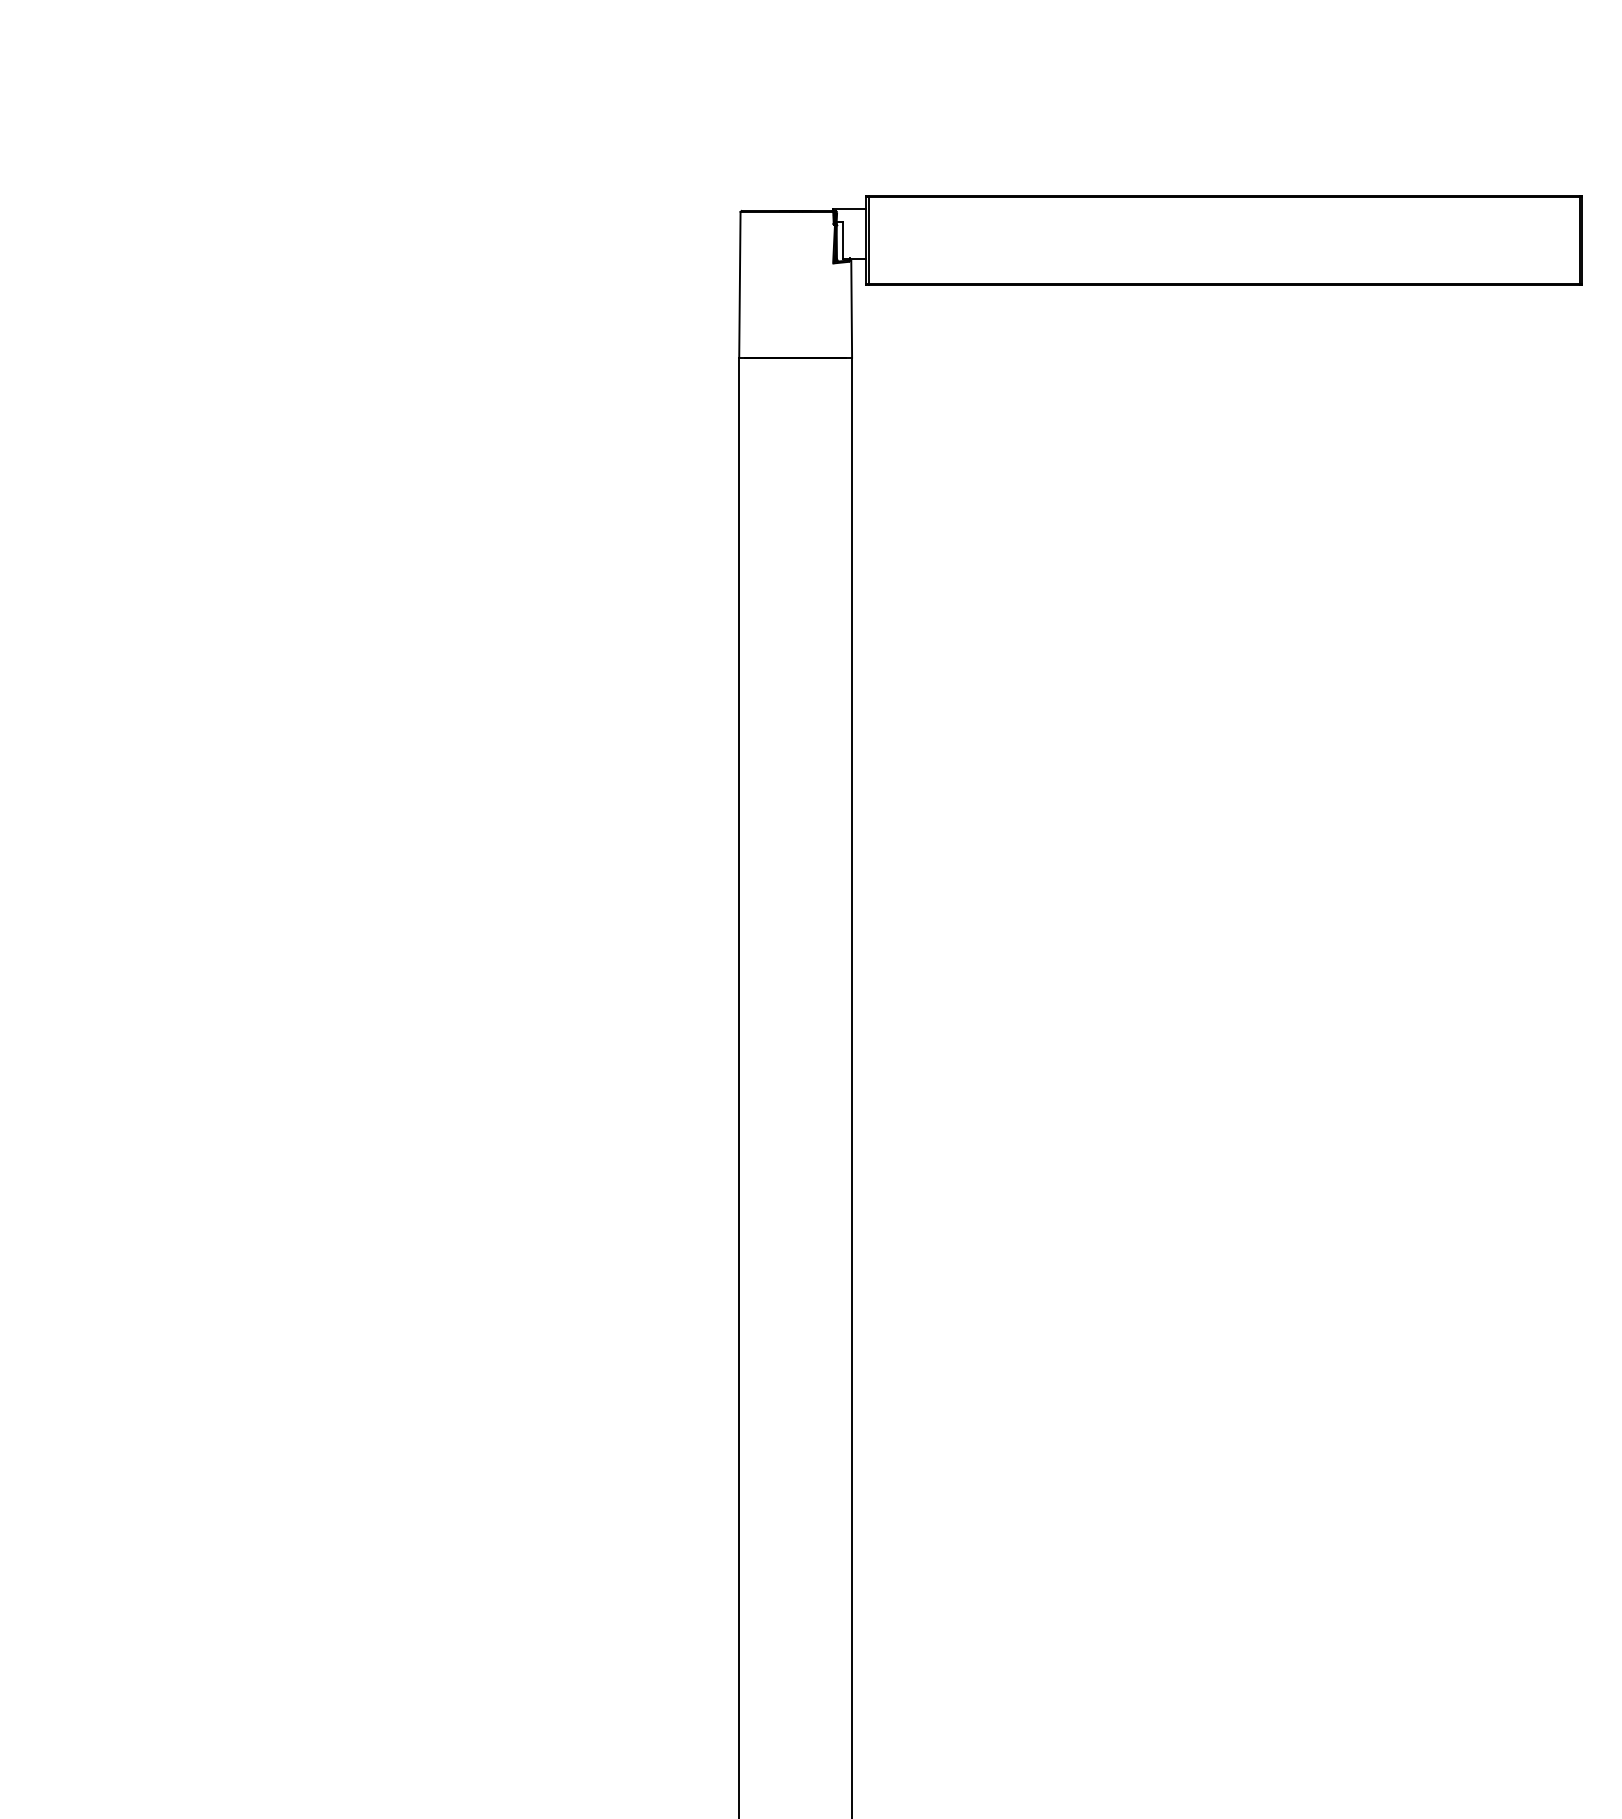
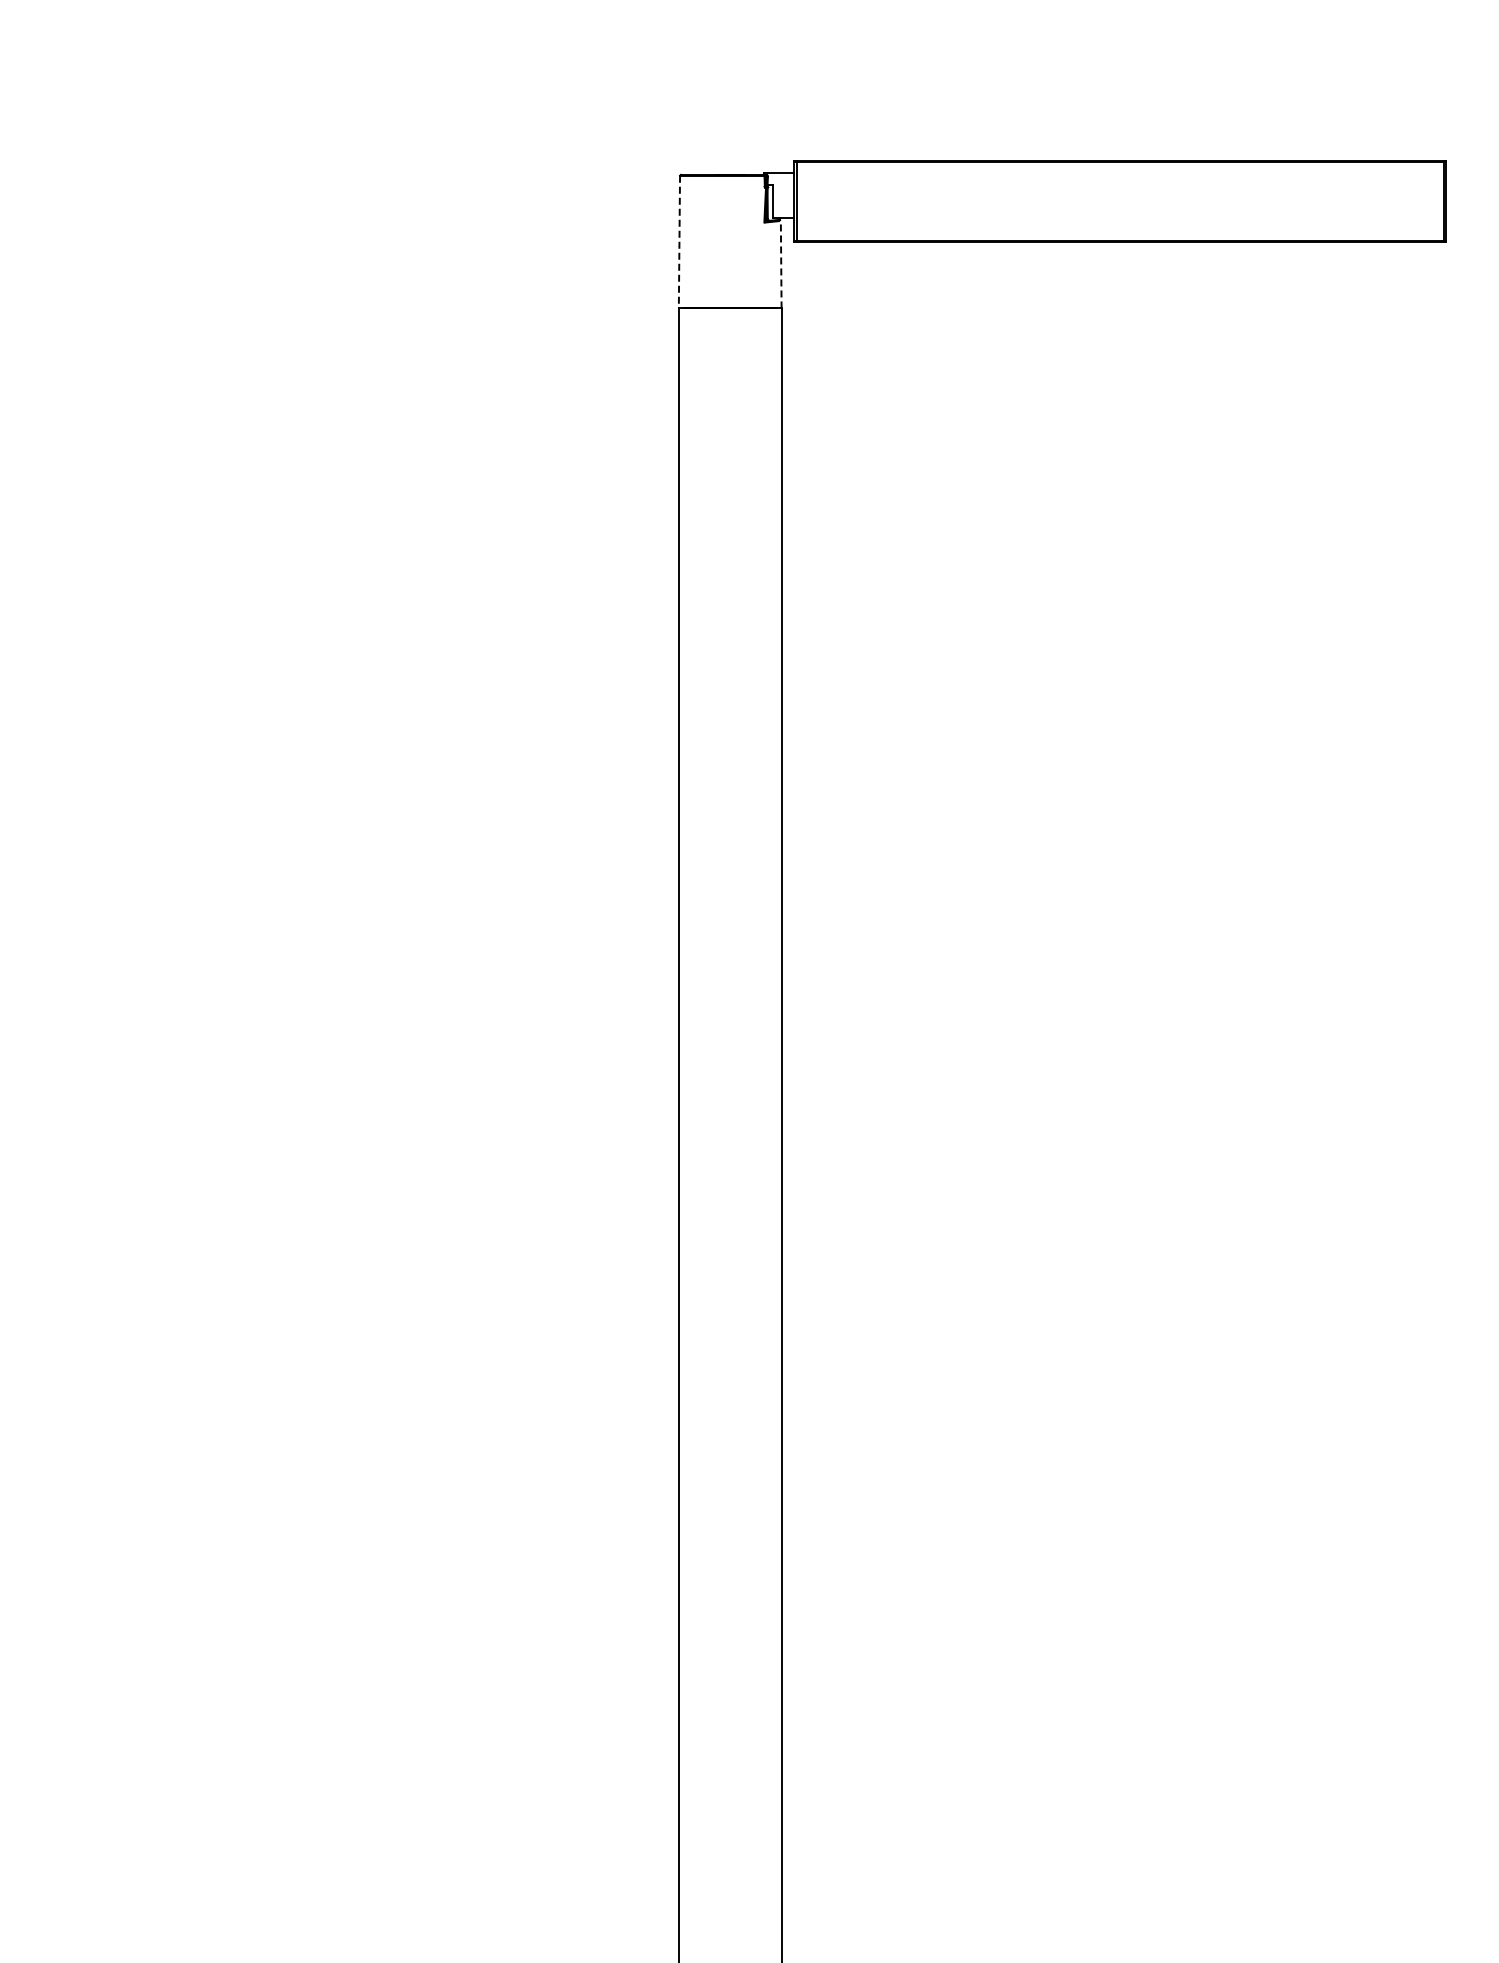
line: (739, 285) -> (679, 242), solid -> dashed
line: (851, 308) -> (781, 263), solid -> dashed

